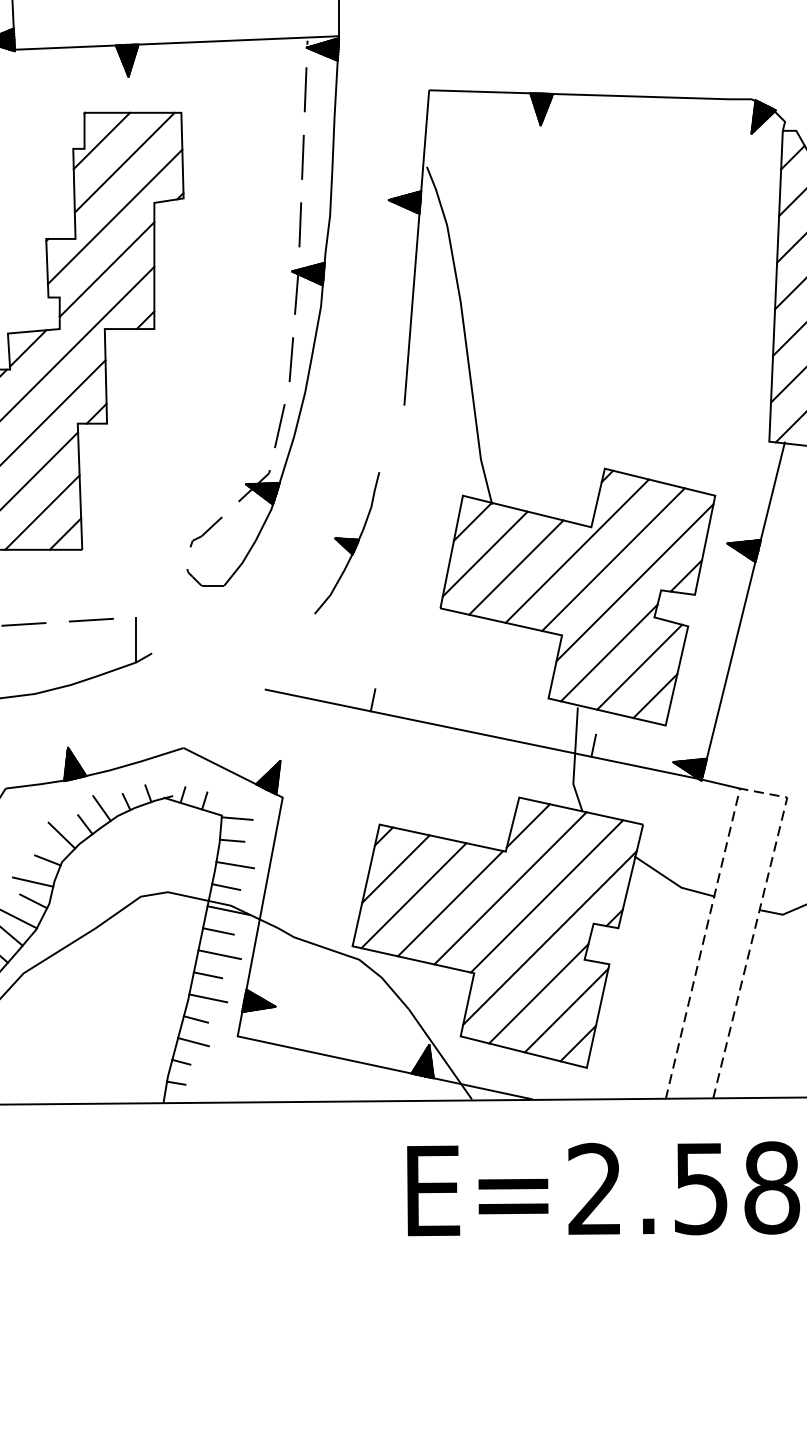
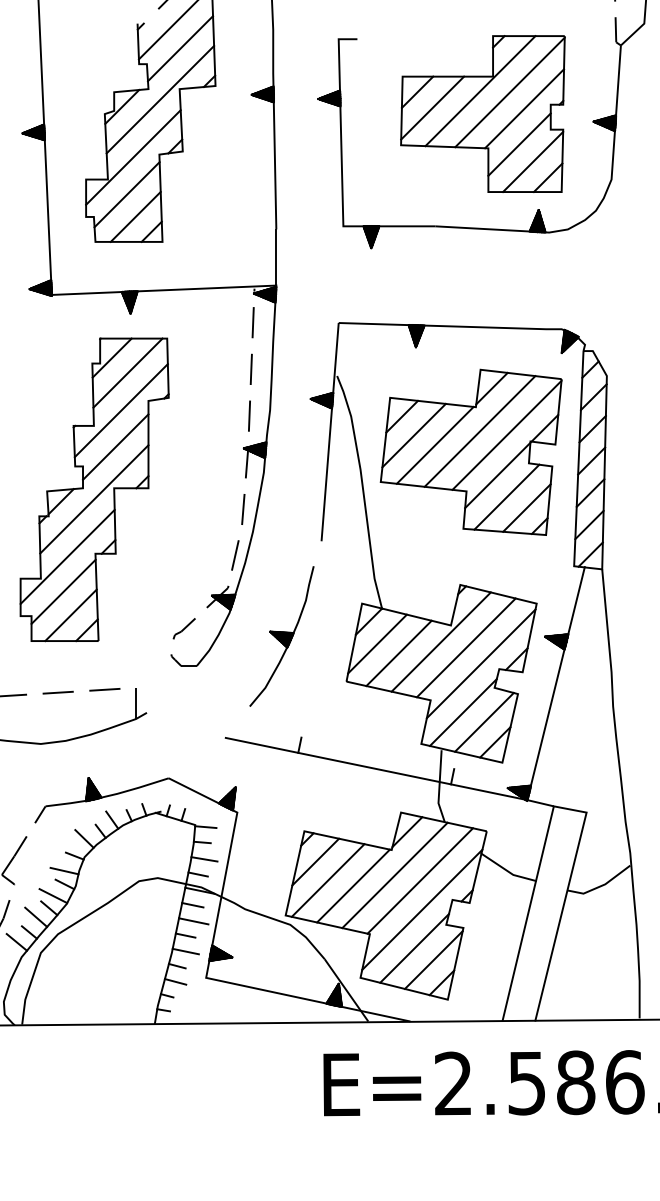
part: (619, 275) -> (470, 451), added
part: (346, 543) -> (281, 636), size x1.43
line: (759, 791) -> (567, 808), dashed -> solid

